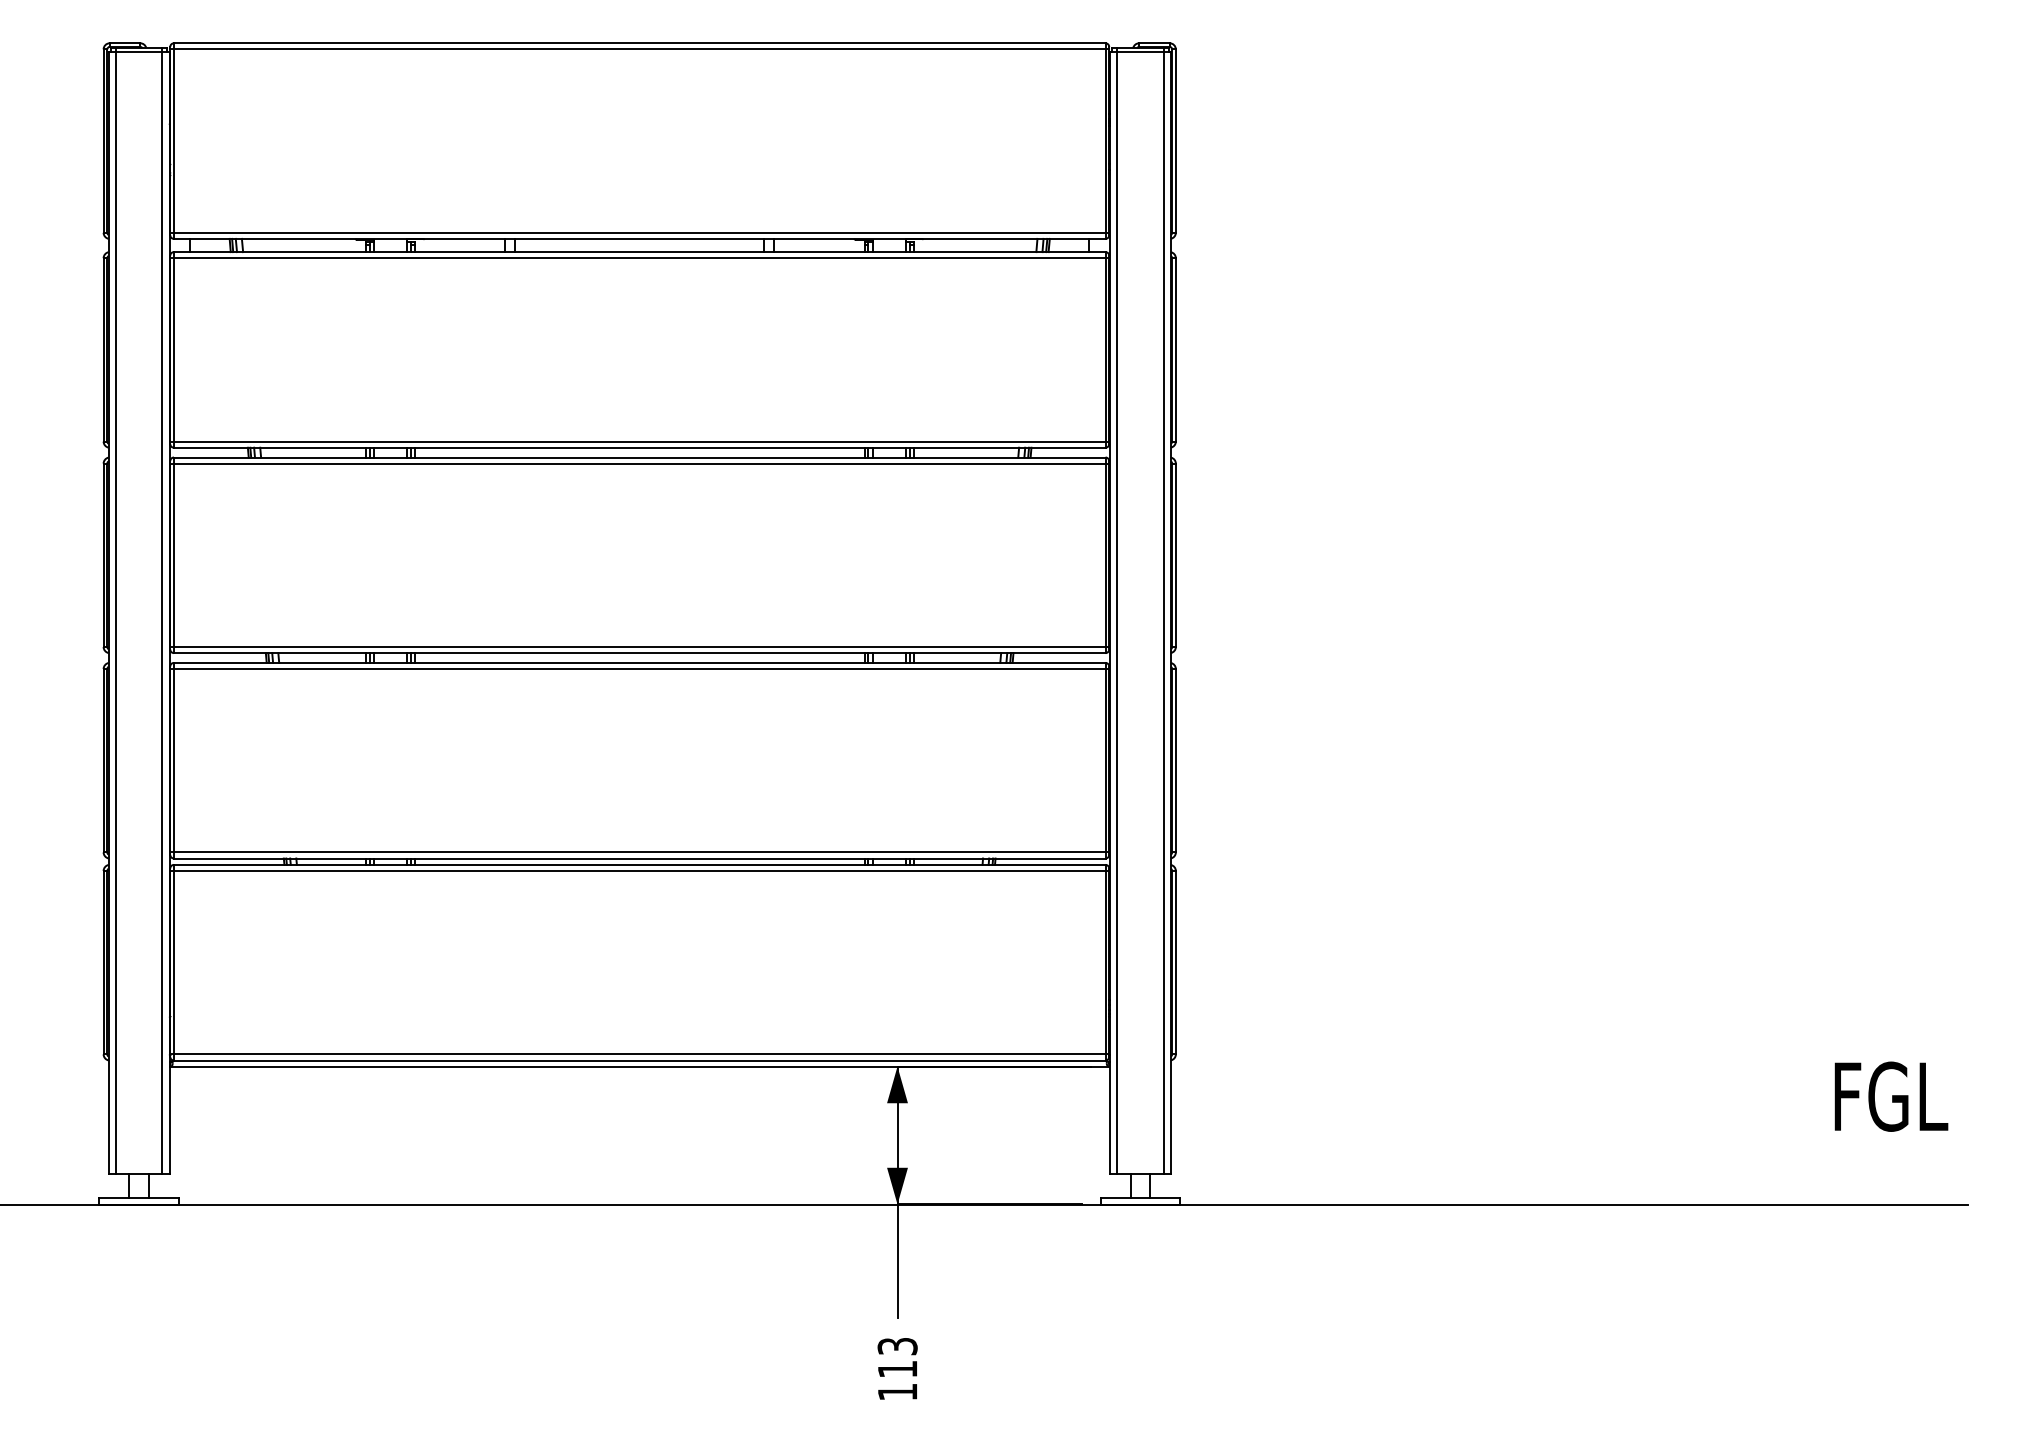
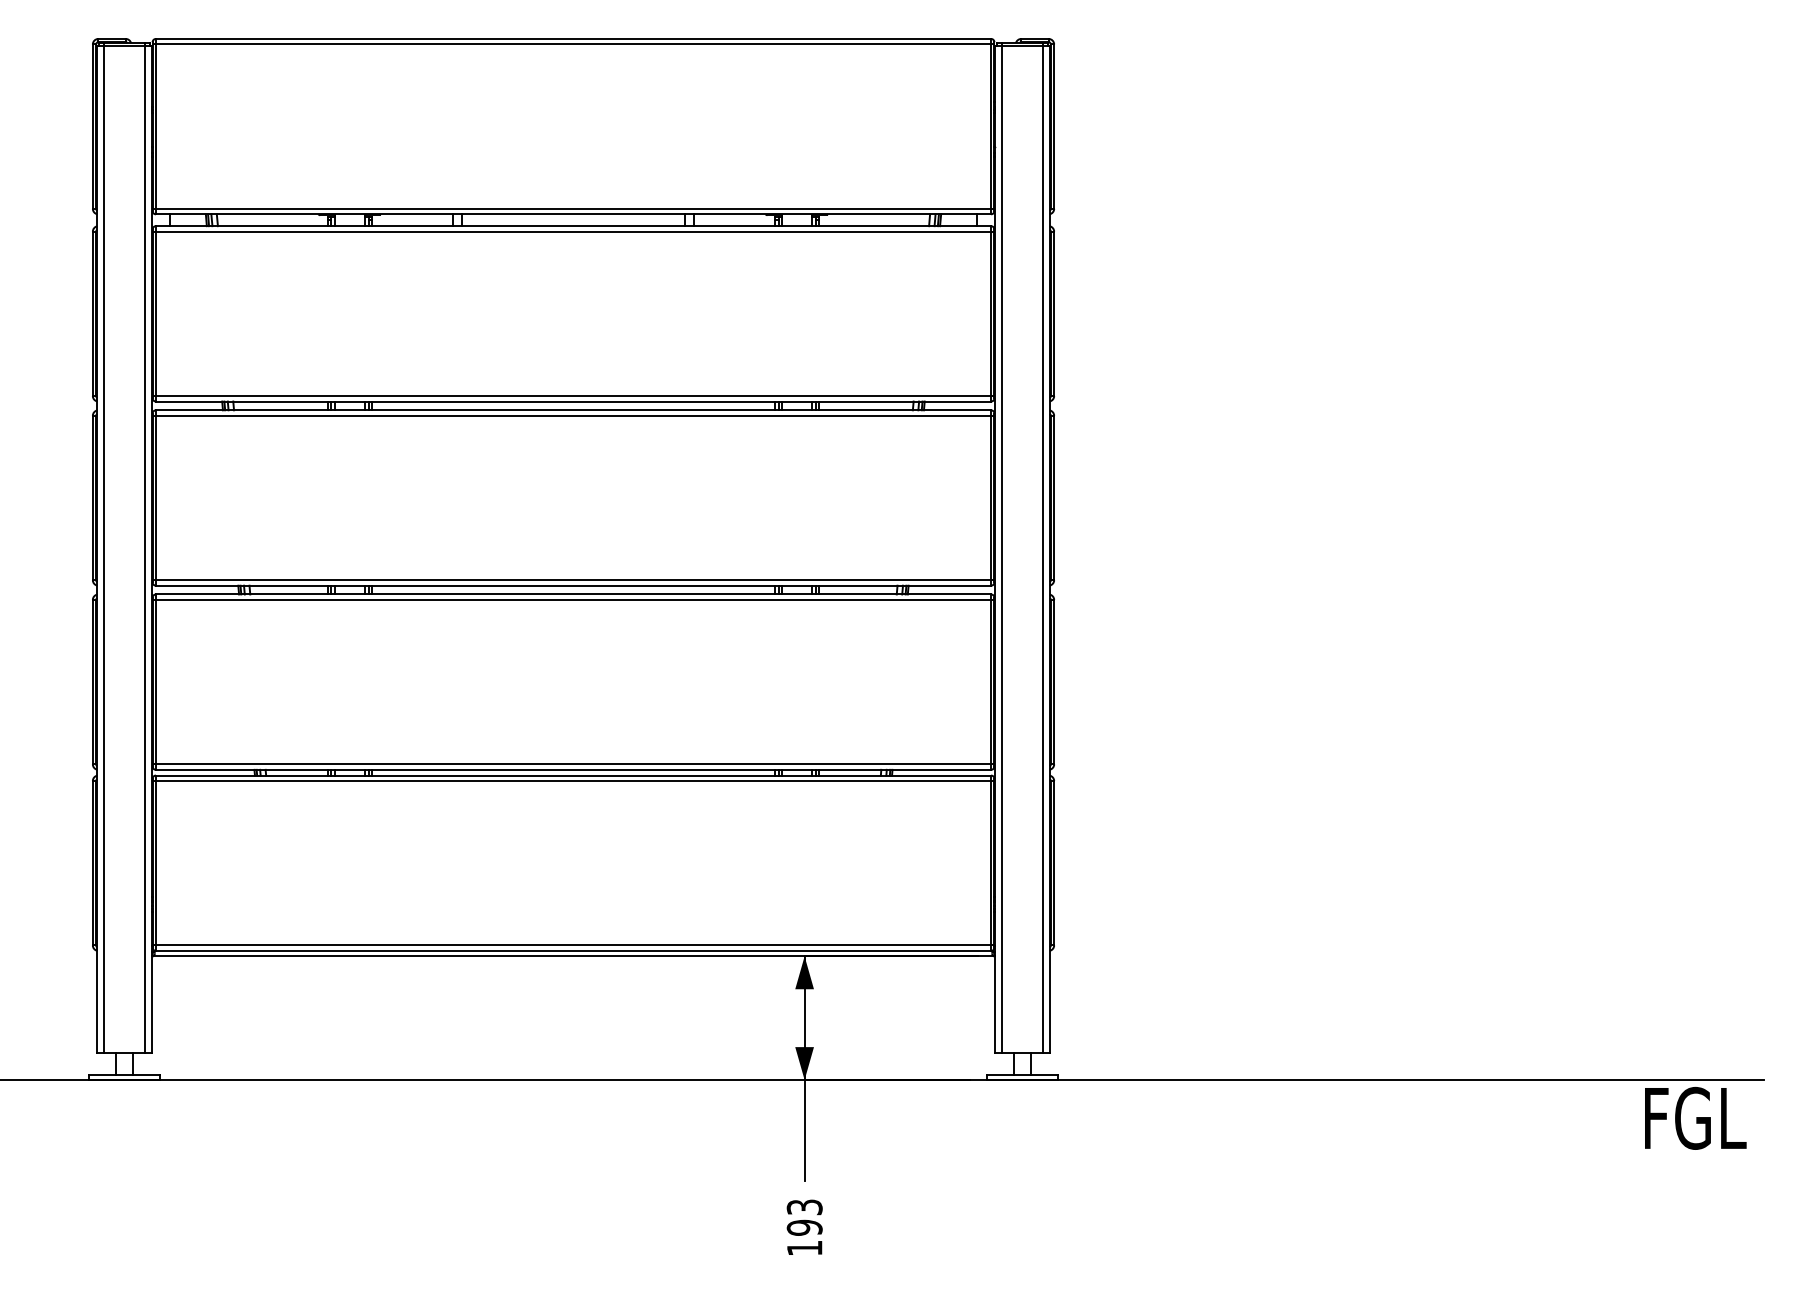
text: (1891, 1095) -> (1695, 1117), moved
text: (897, 1368) -> (804, 1227), 113 -> 193

